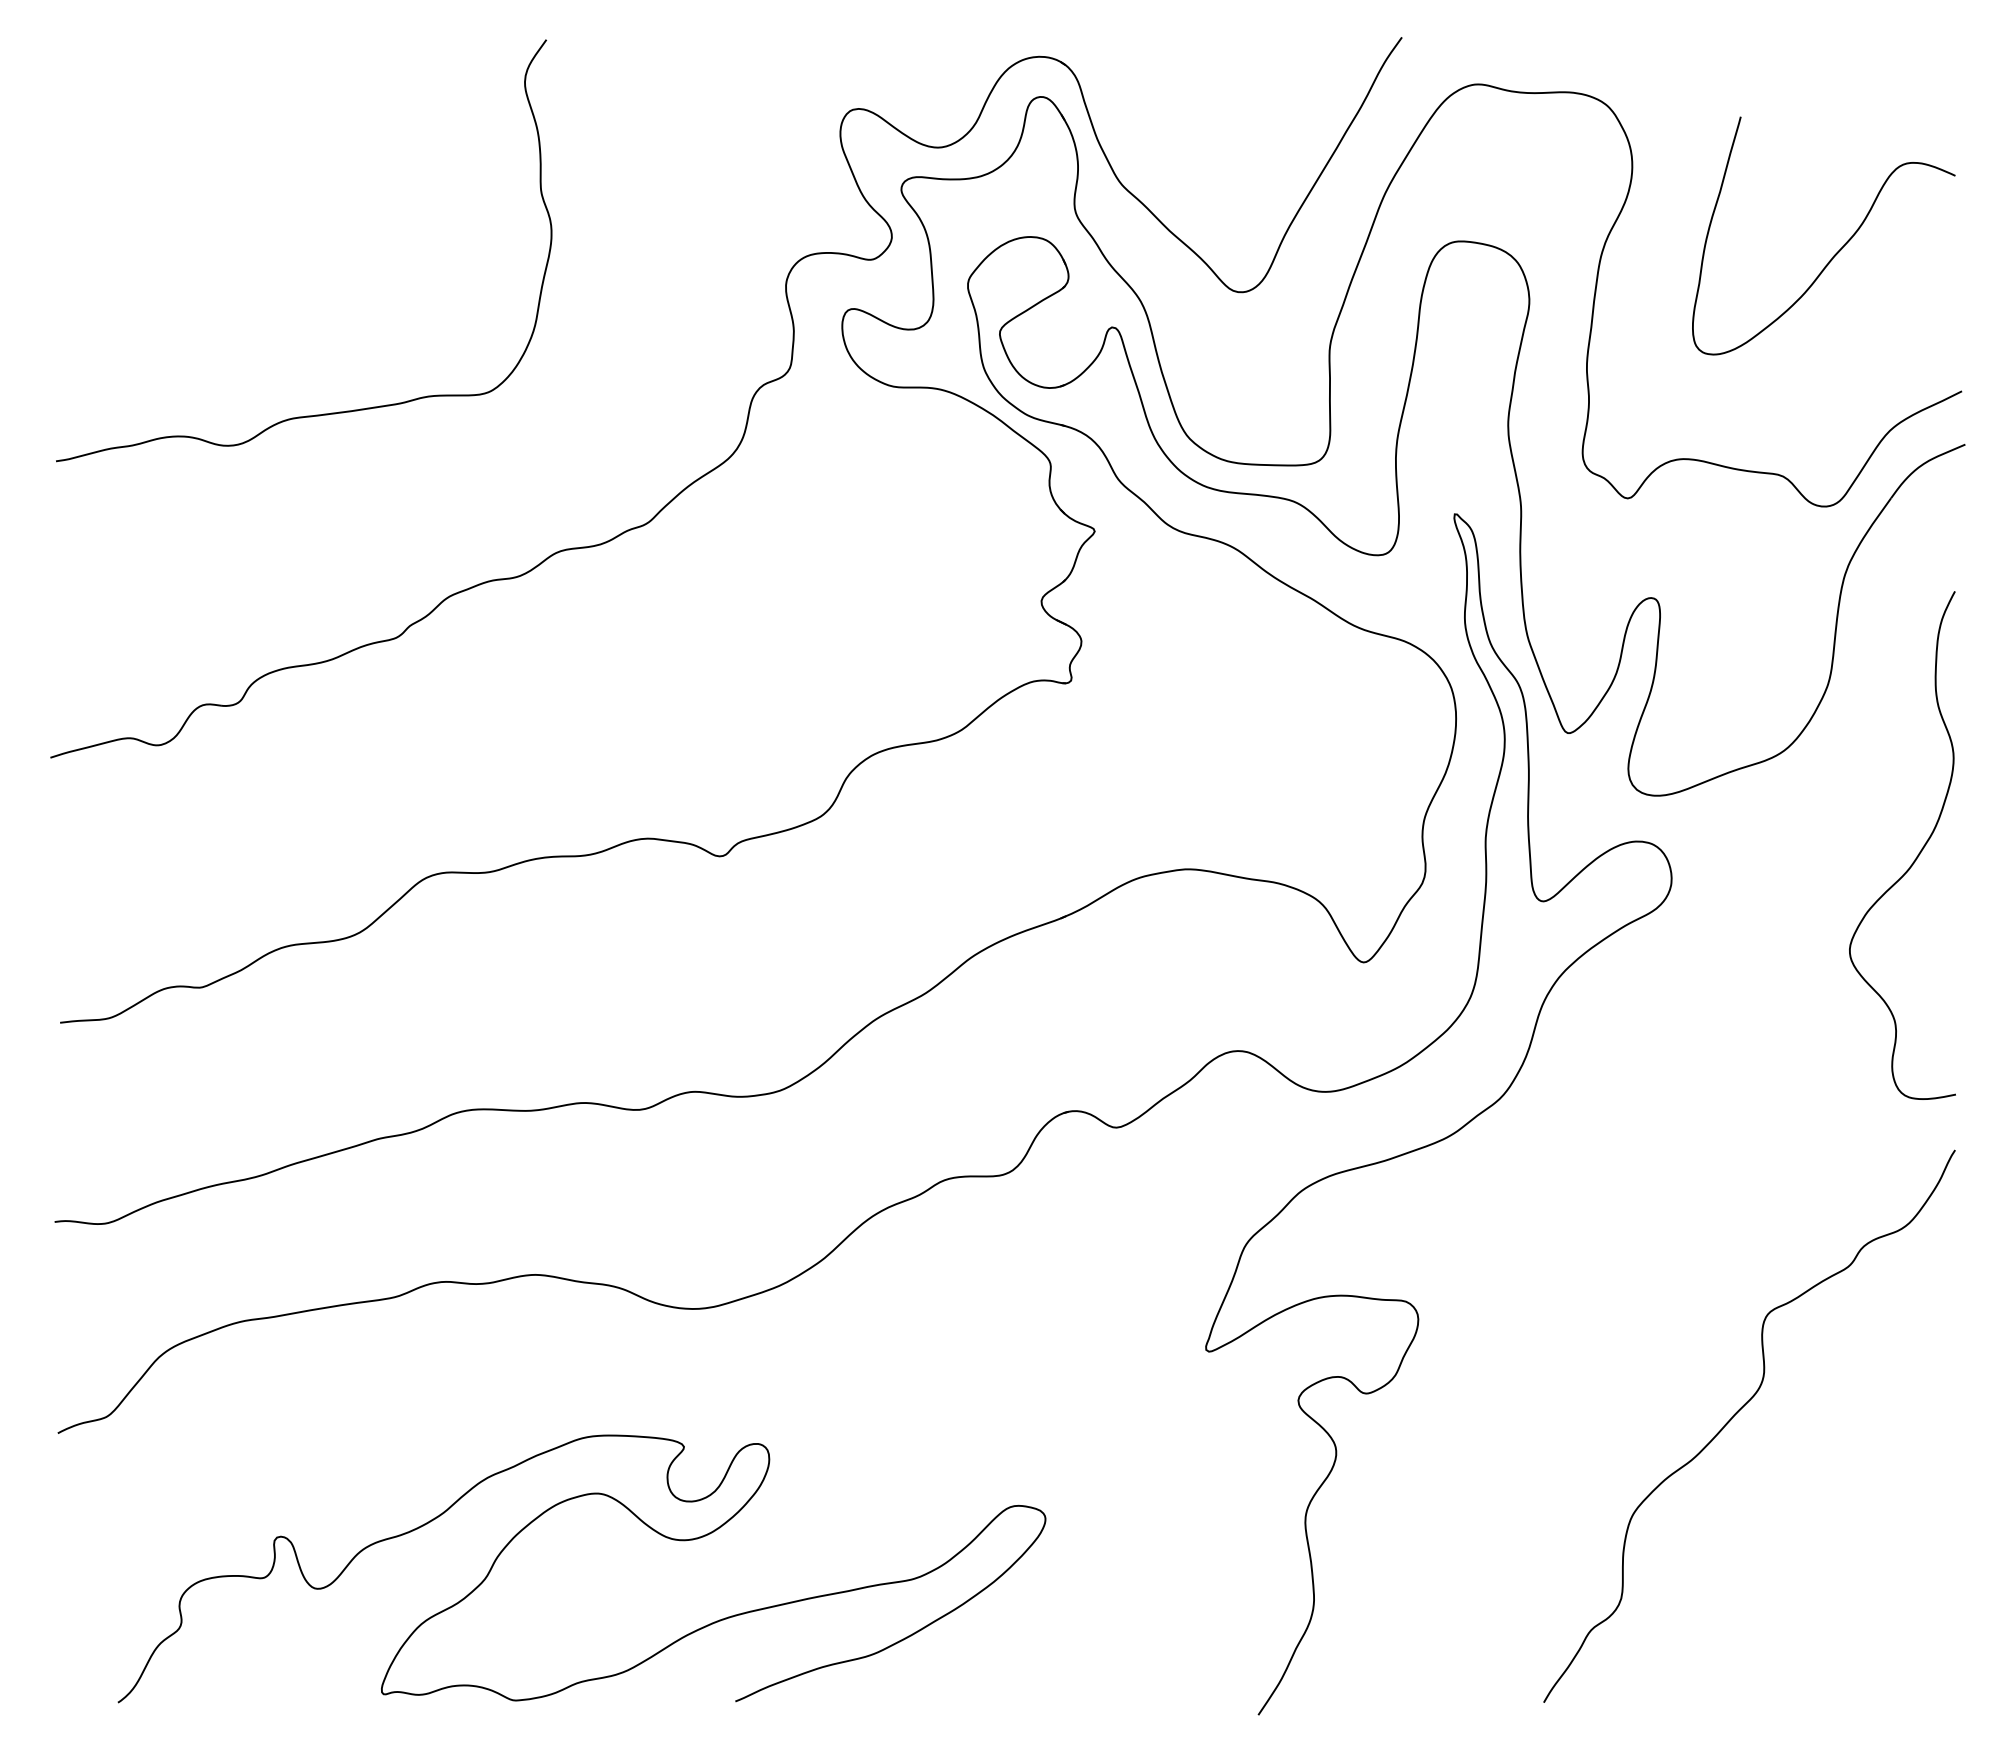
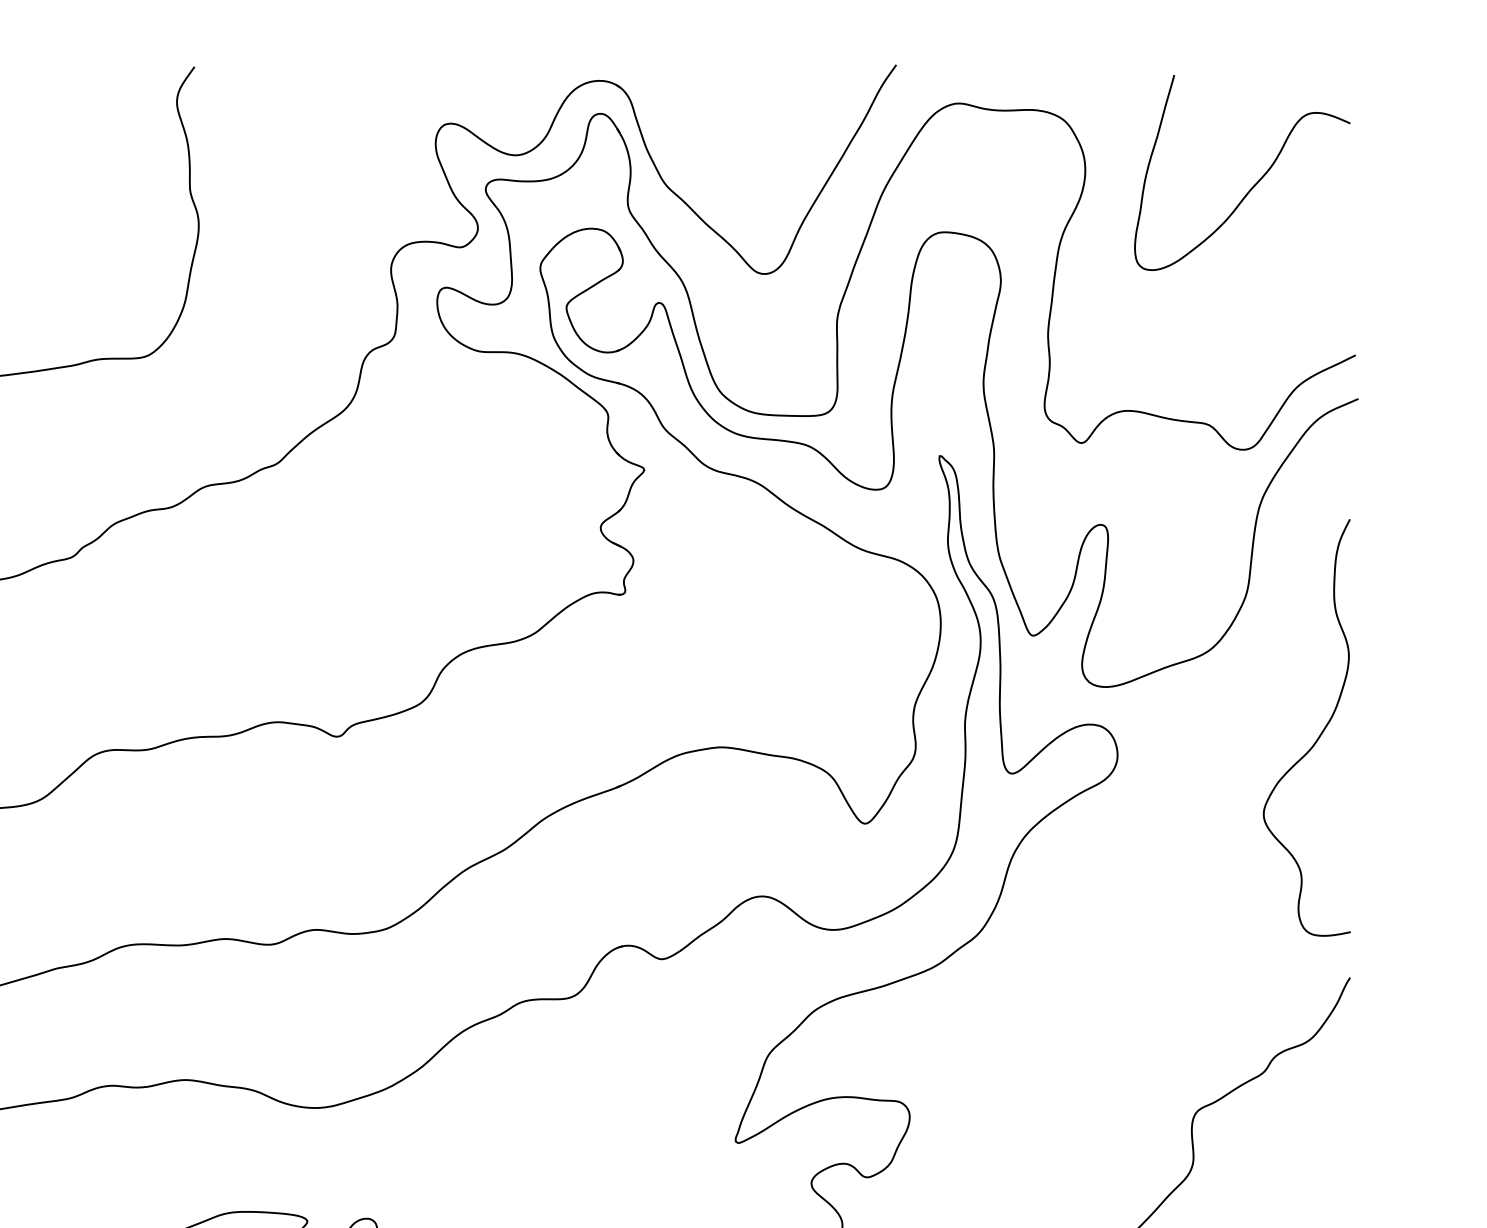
curve: (1838, 250) -> (1254, 184), moved

